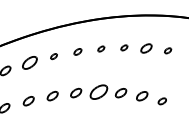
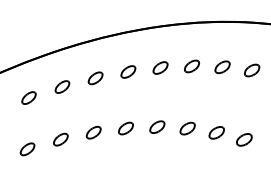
part: (124, 47) -> (192, 66), size x1.67
part: (101, 48) -> (160, 67), size x1.67
part: (168, 50) -> (252, 70), size x1.67
part: (77, 51) -> (128, 71), size x1.43
part: (53, 56) -> (95, 78), size x1.67
part: (29, 62) -> (62, 86), size x0.71
part: (99, 91) -> (157, 126), size x0.62
part: (162, 101) -> (244, 139), size x1.43

